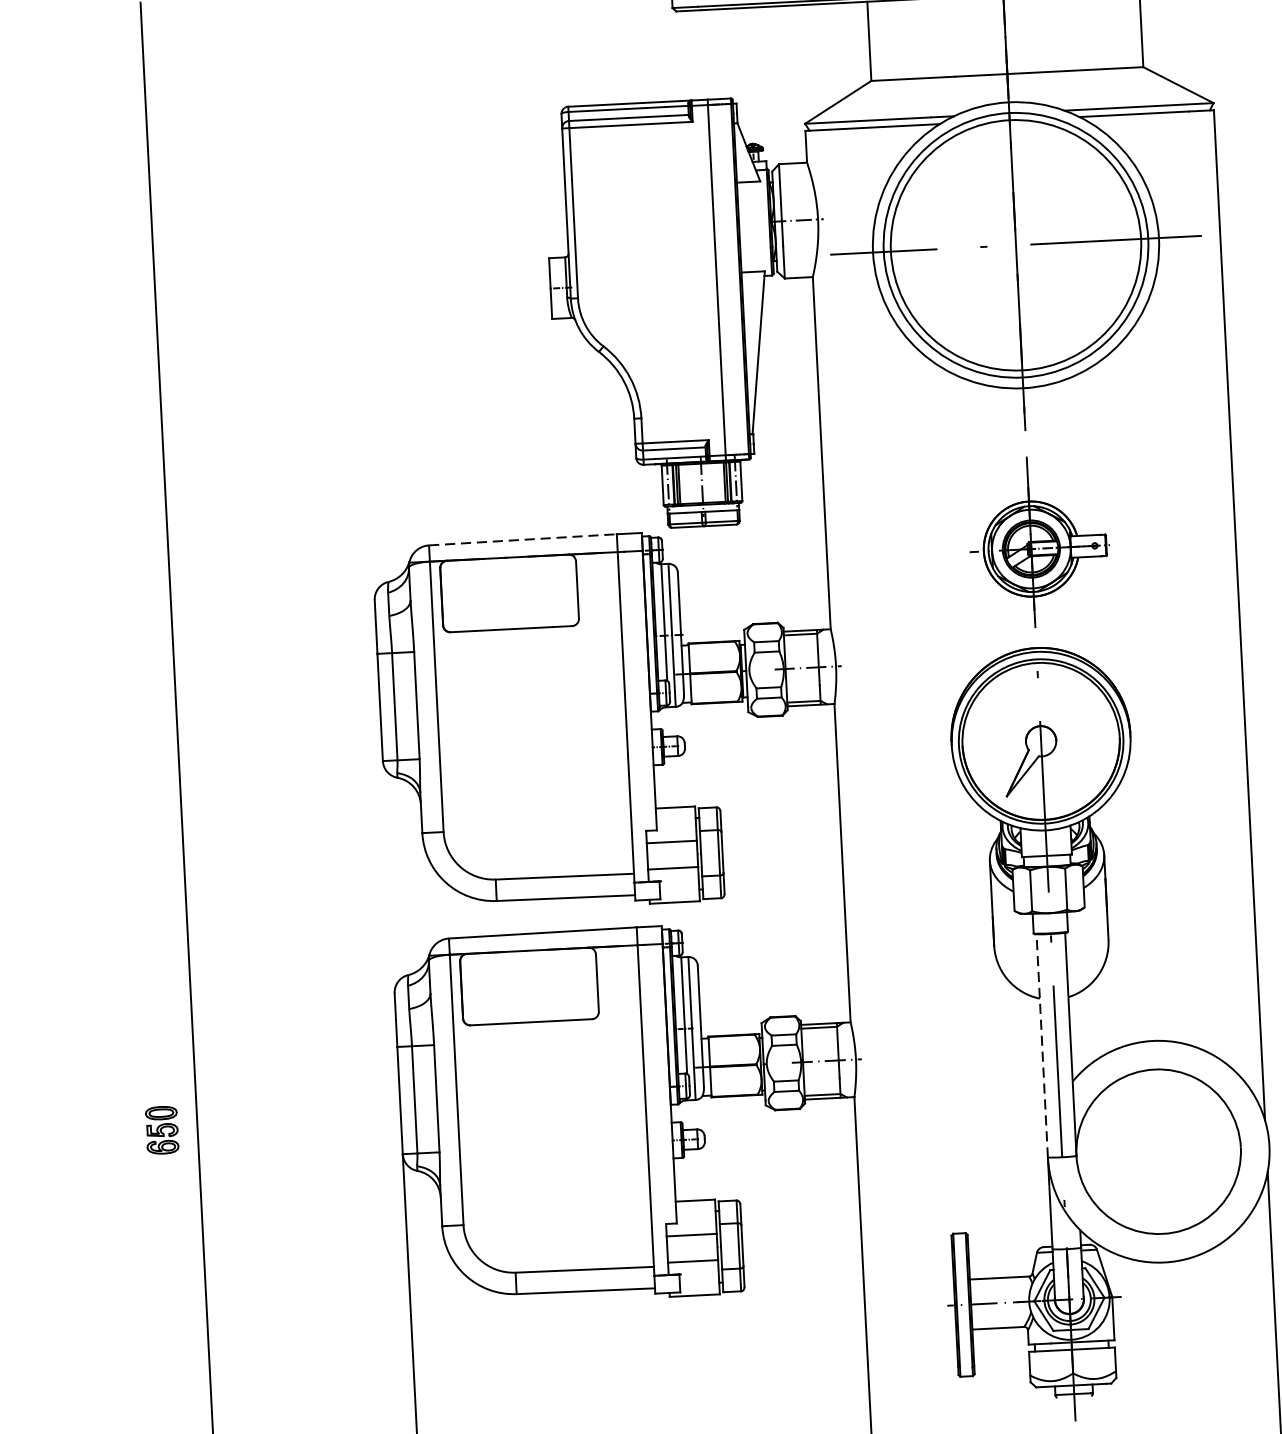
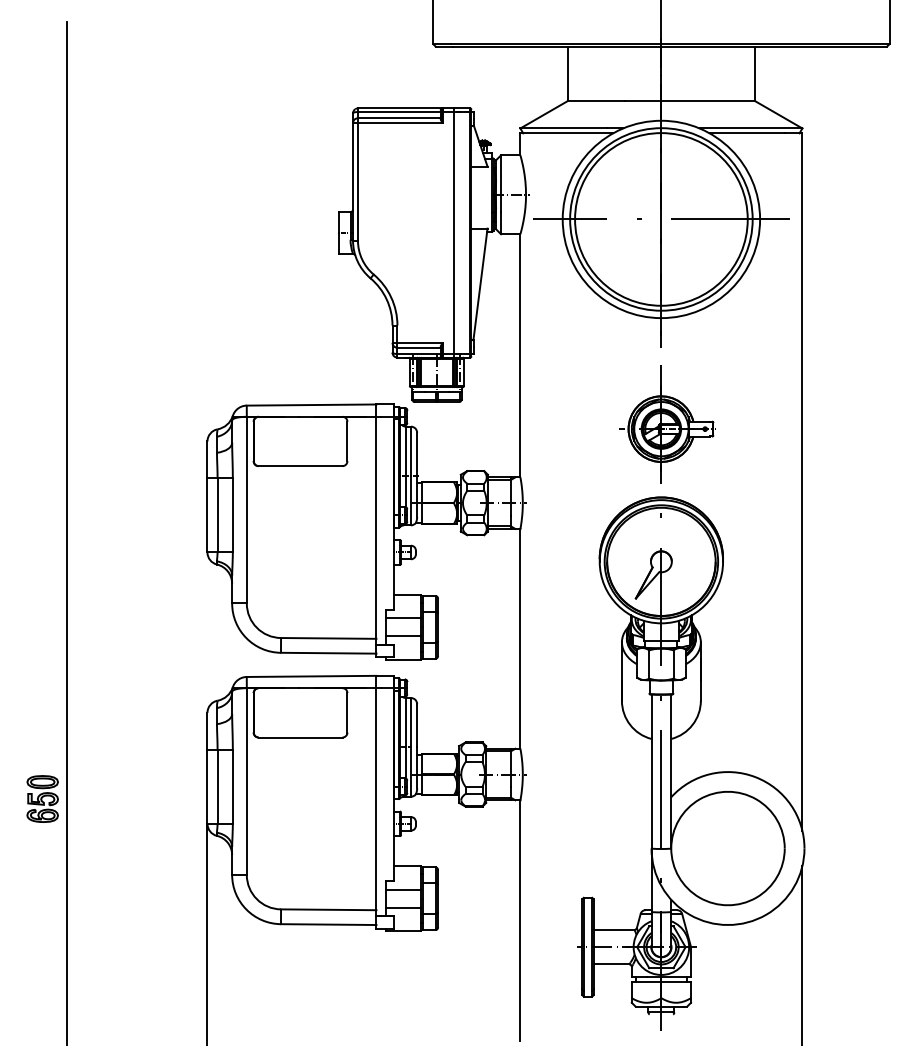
line: (522, 540) -> (311, 405), dashed -> solid
line: (1042, 1045) -> (651, 771), dashed -> solid
part: (161, 1129) -> (42, 798), size x1.43

